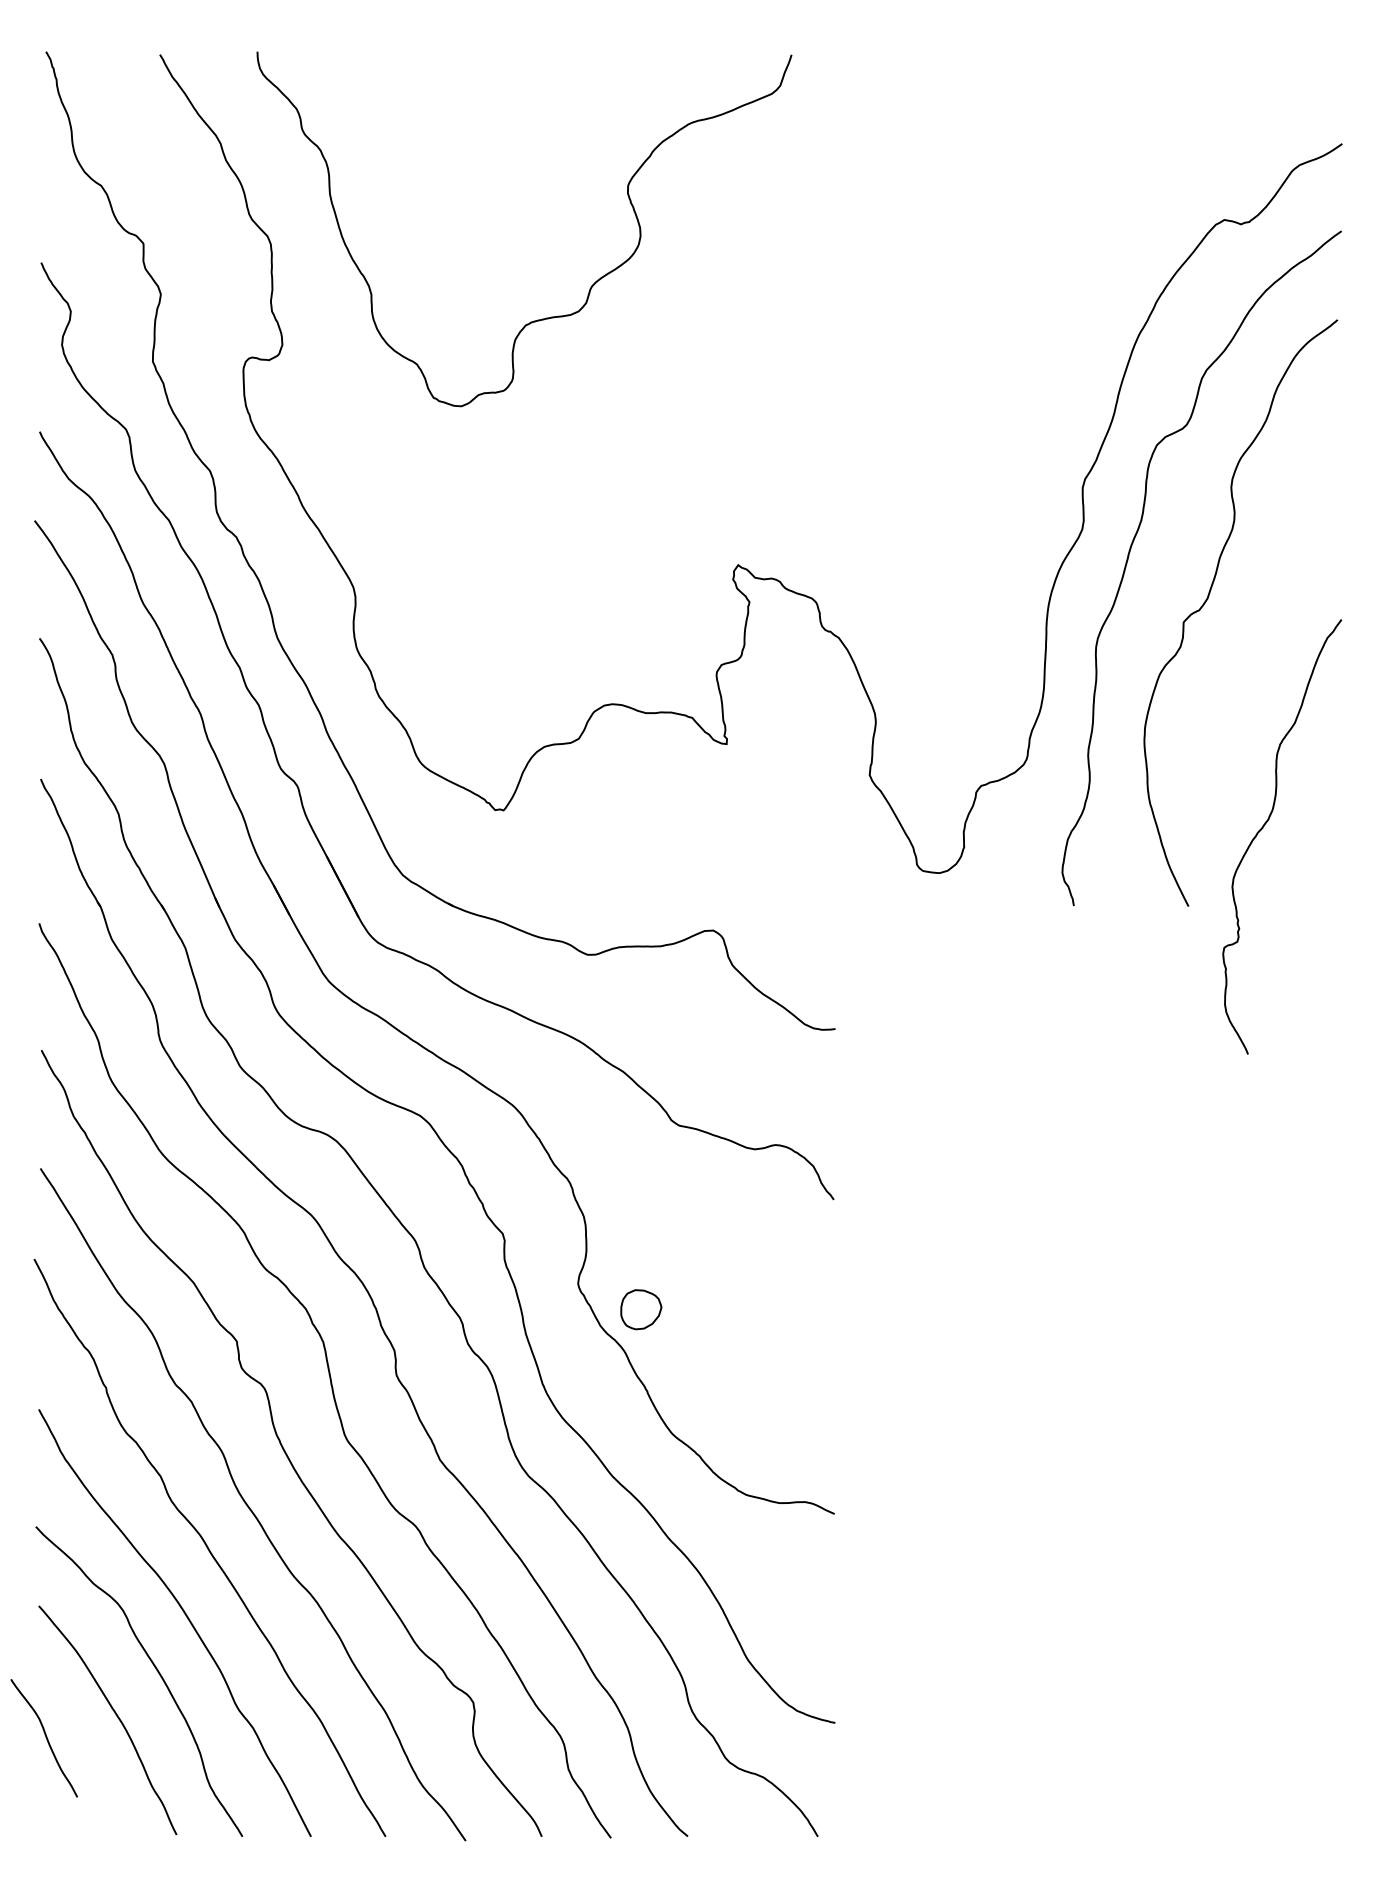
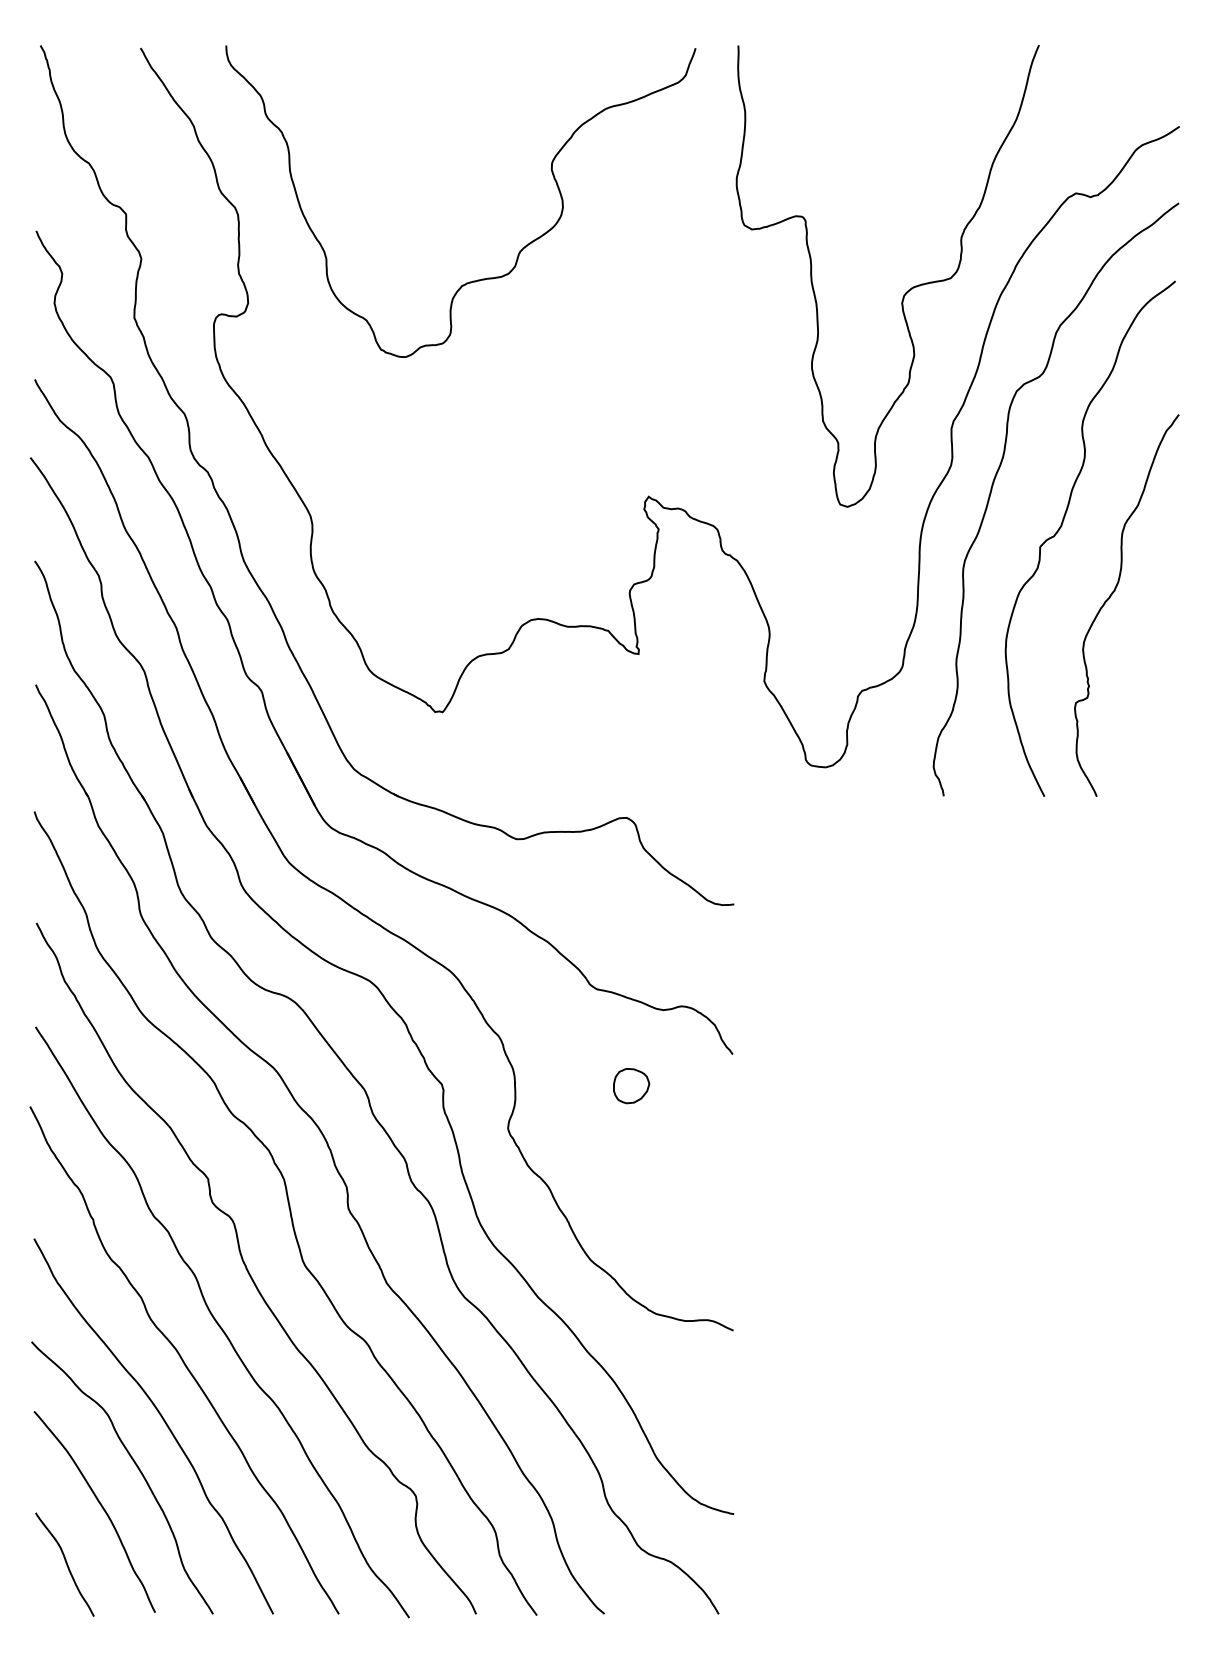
curve: (1029, 333) -> (904, 293), added
curve: (1264, 826) -> (1111, 596), moved
part: (641, 1310) -> (631, 1086), moved
curve: (44, 1736) -> (65, 1563), moved

